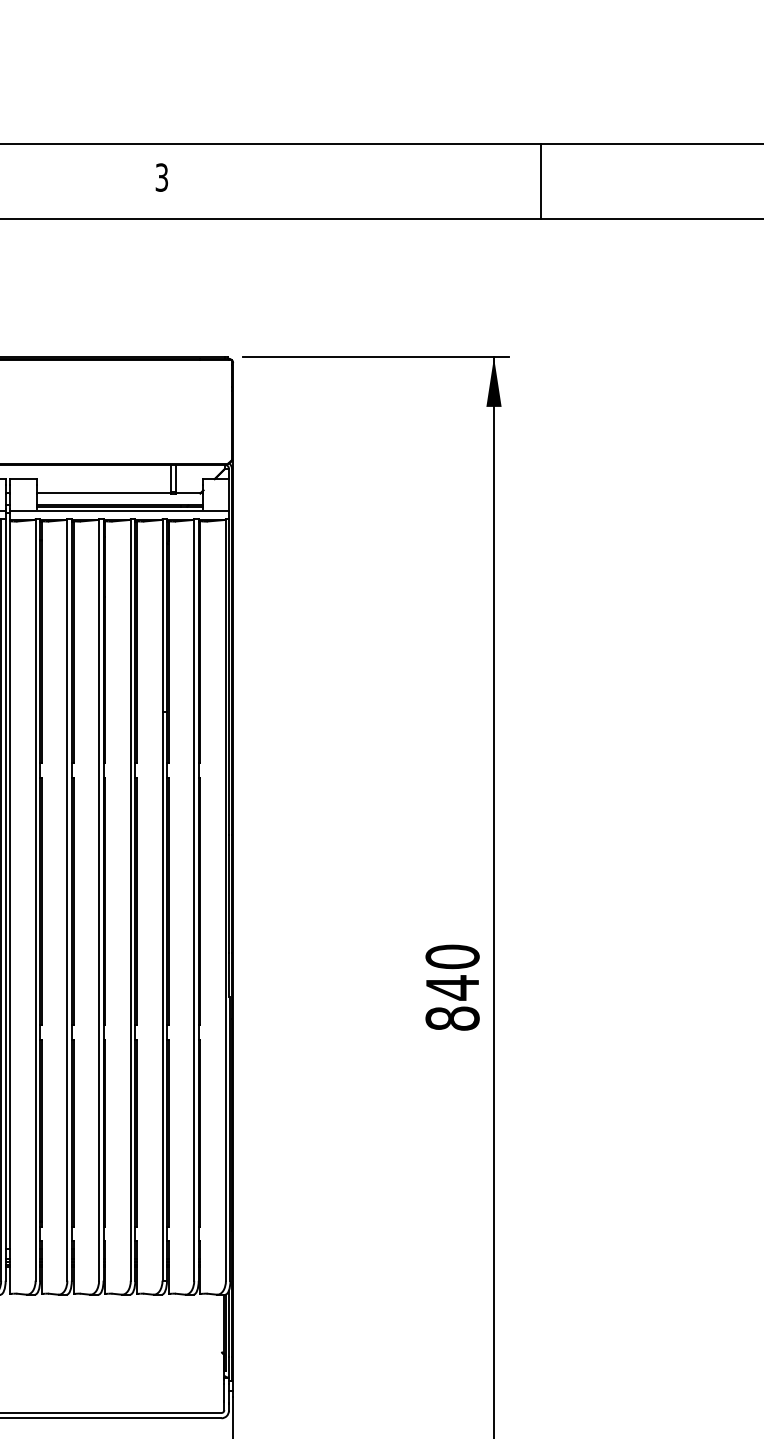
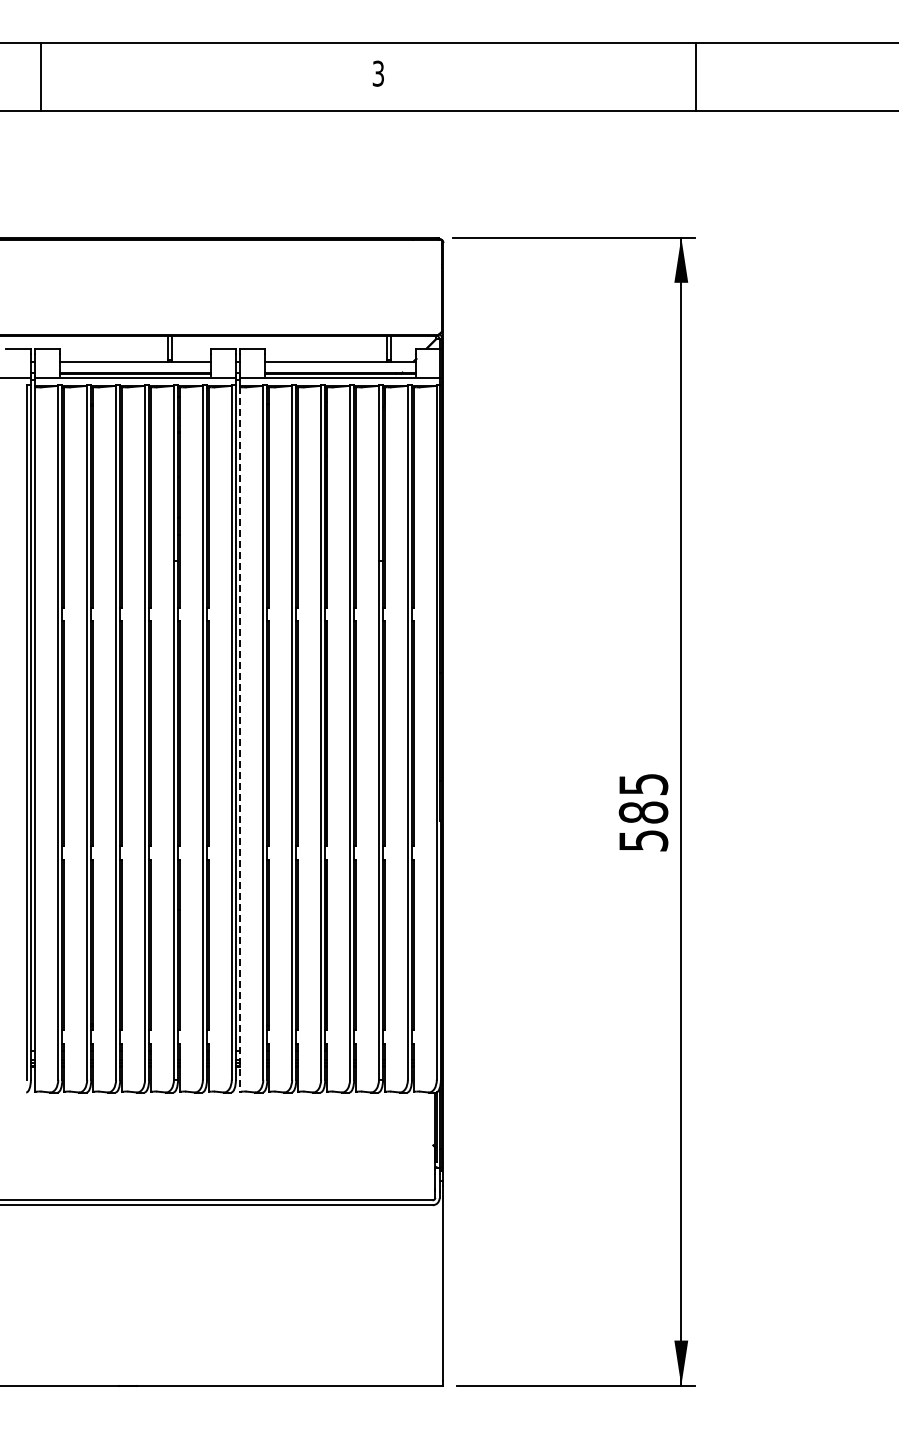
line: (541, 180) -> (696, 76), moved
line: (10, 907) -> (240, 739), solid -> dashed
text: (452, 987) -> (643, 812), 840 -> 585

